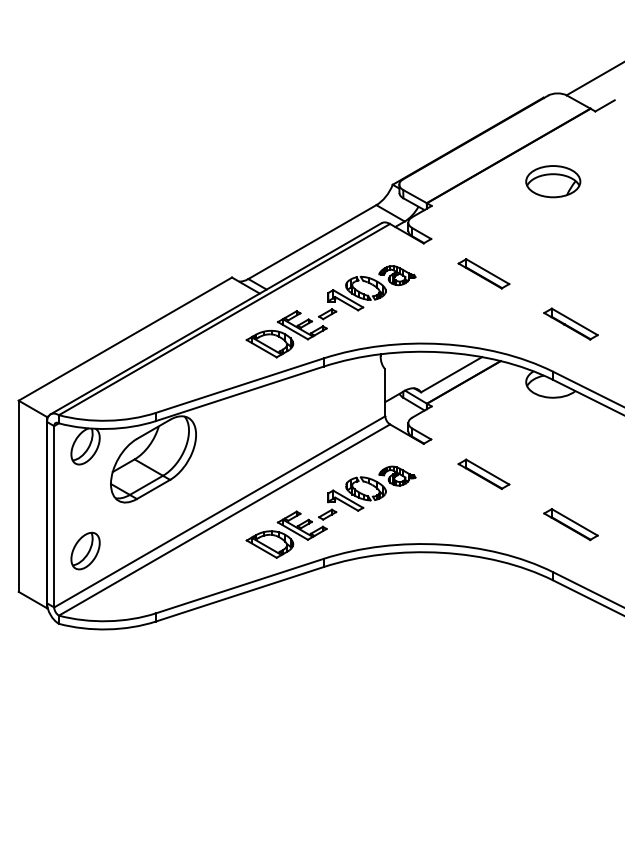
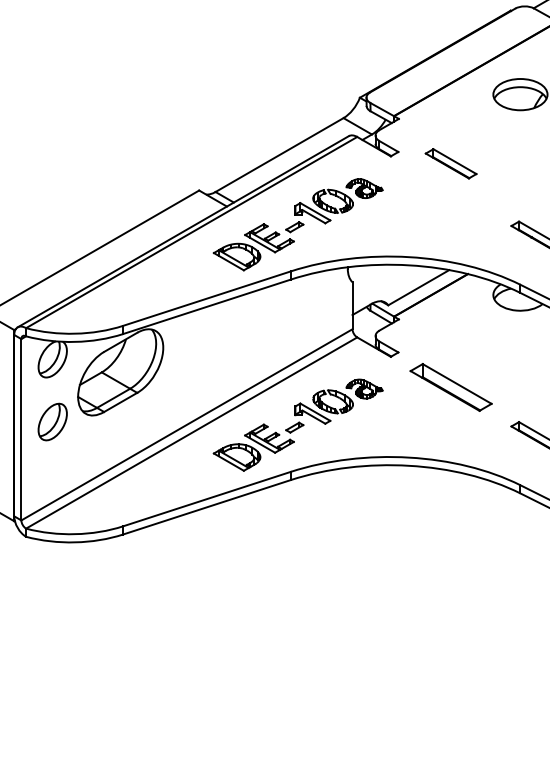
part: (483, 273) -> (450, 163), moved
part: (483, 473) -> (450, 386), size x1.6
part: (85, 550) -> (52, 421), moved

